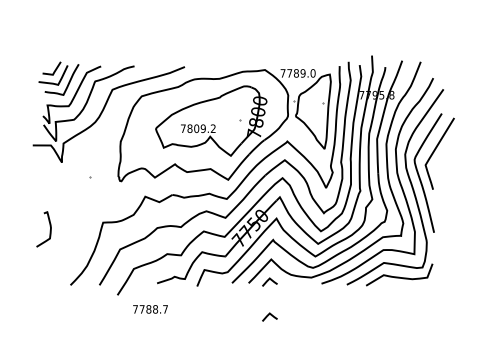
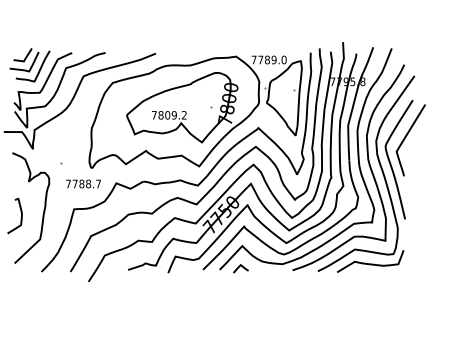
curve: (72, 222) -> (43, 209), added
text: (150, 309) -> (83, 184), moved
line: (269, 315) -> (240, 302), removed

